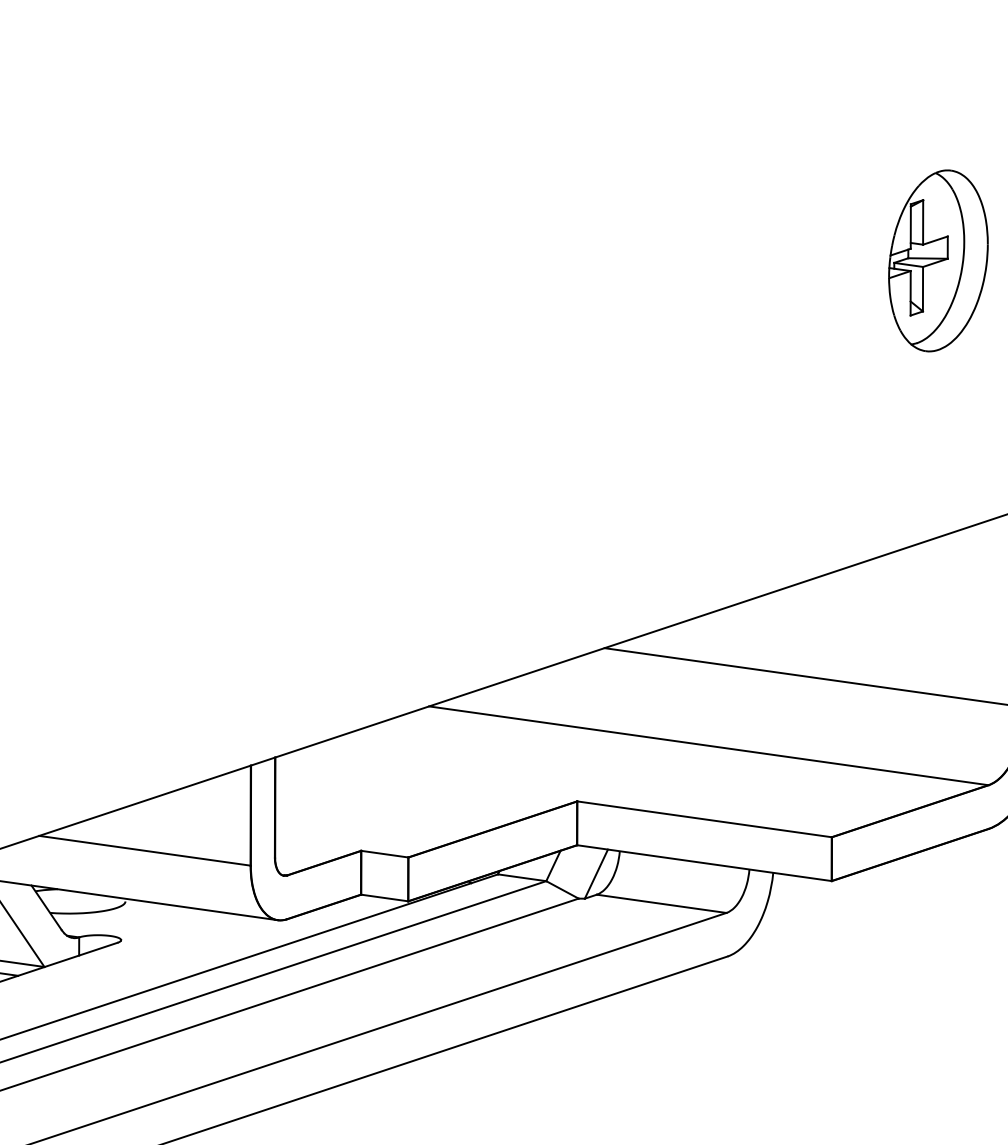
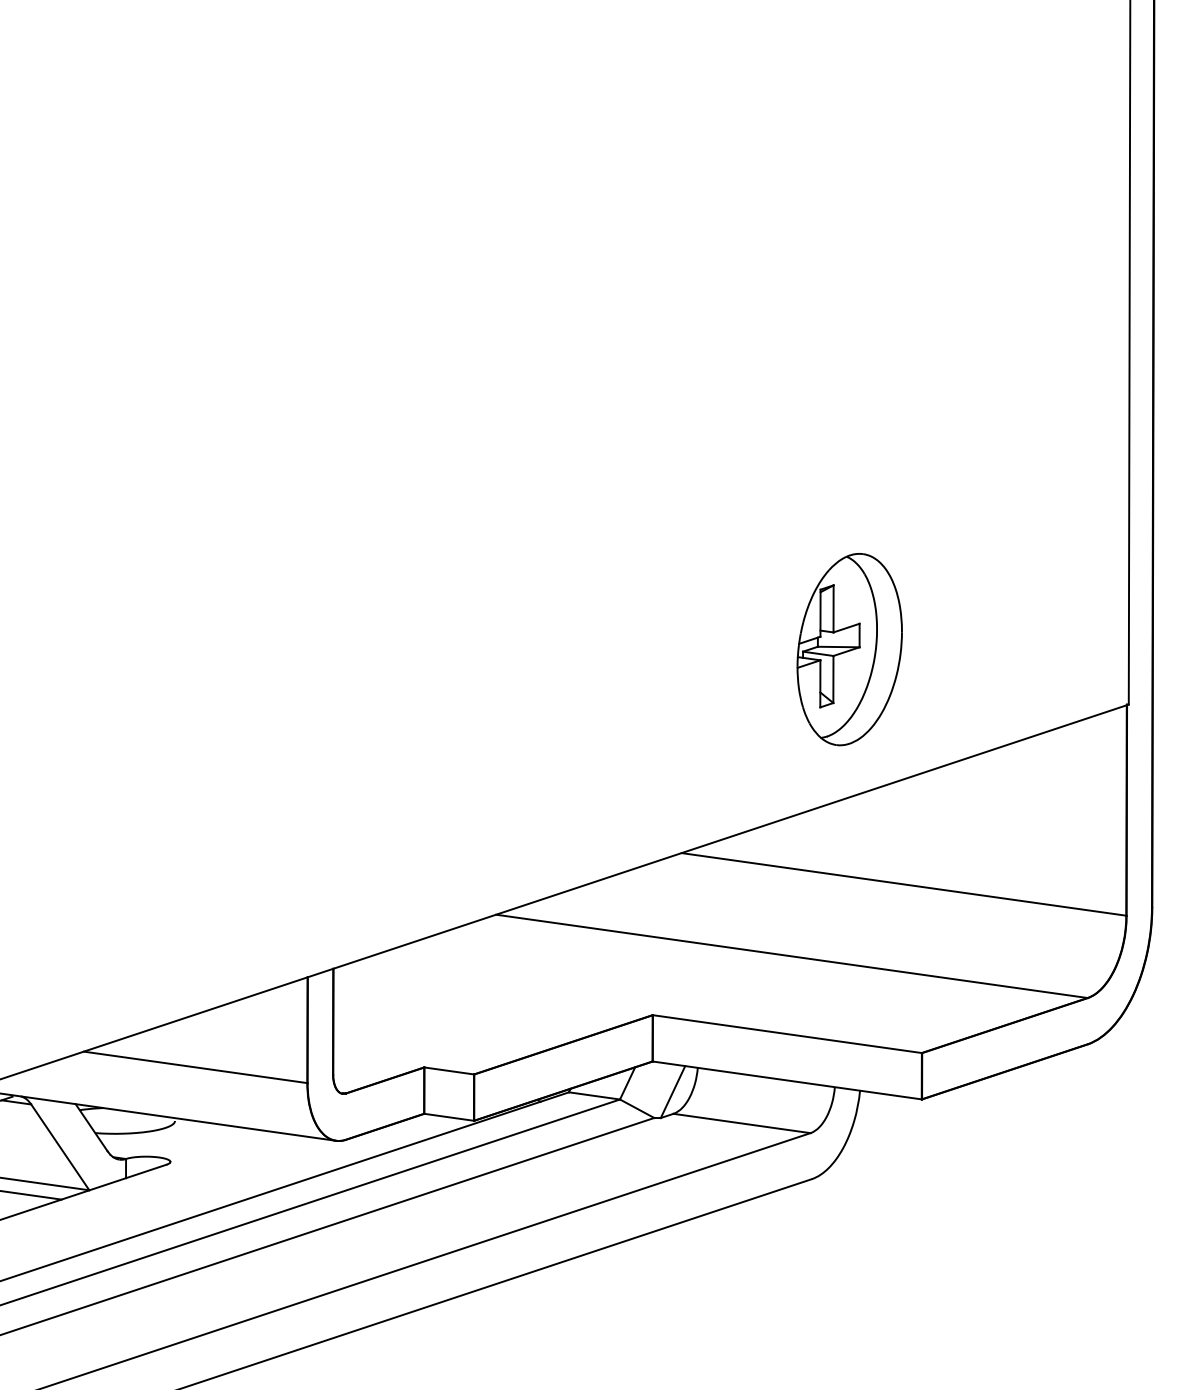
part: (938, 260) -> (849, 649), moved

